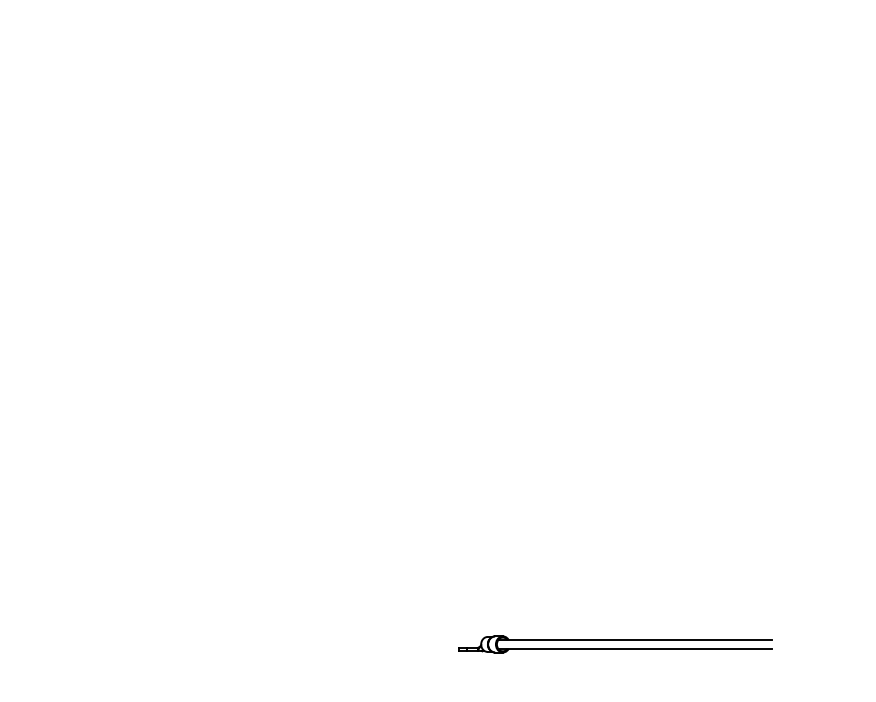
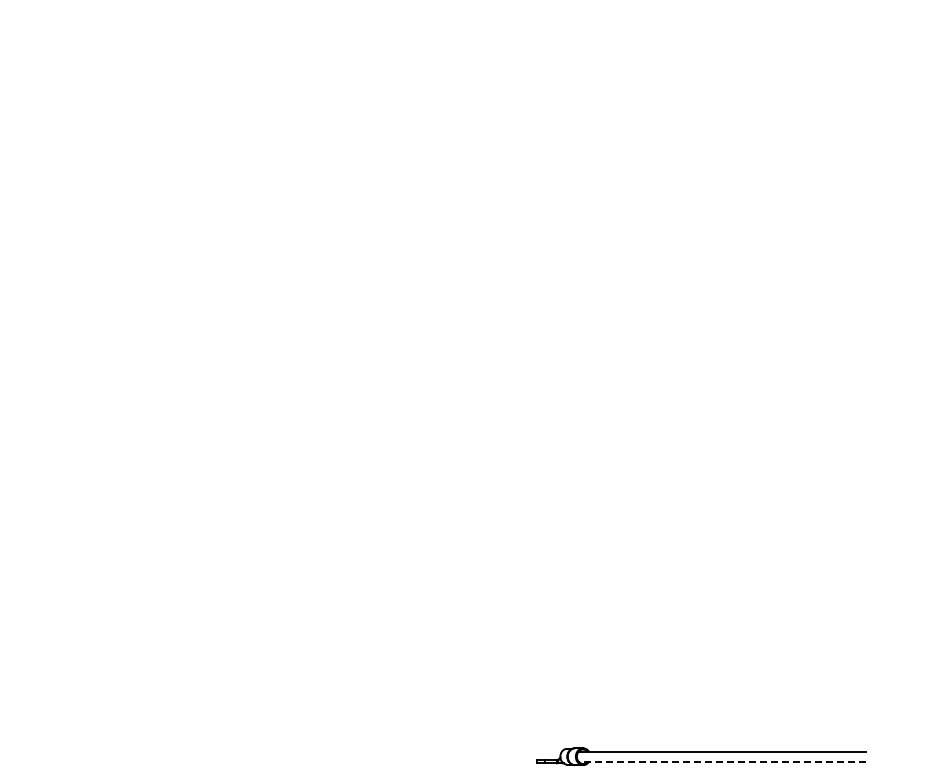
line: (635, 649) -> (722, 761), solid -> dashed

